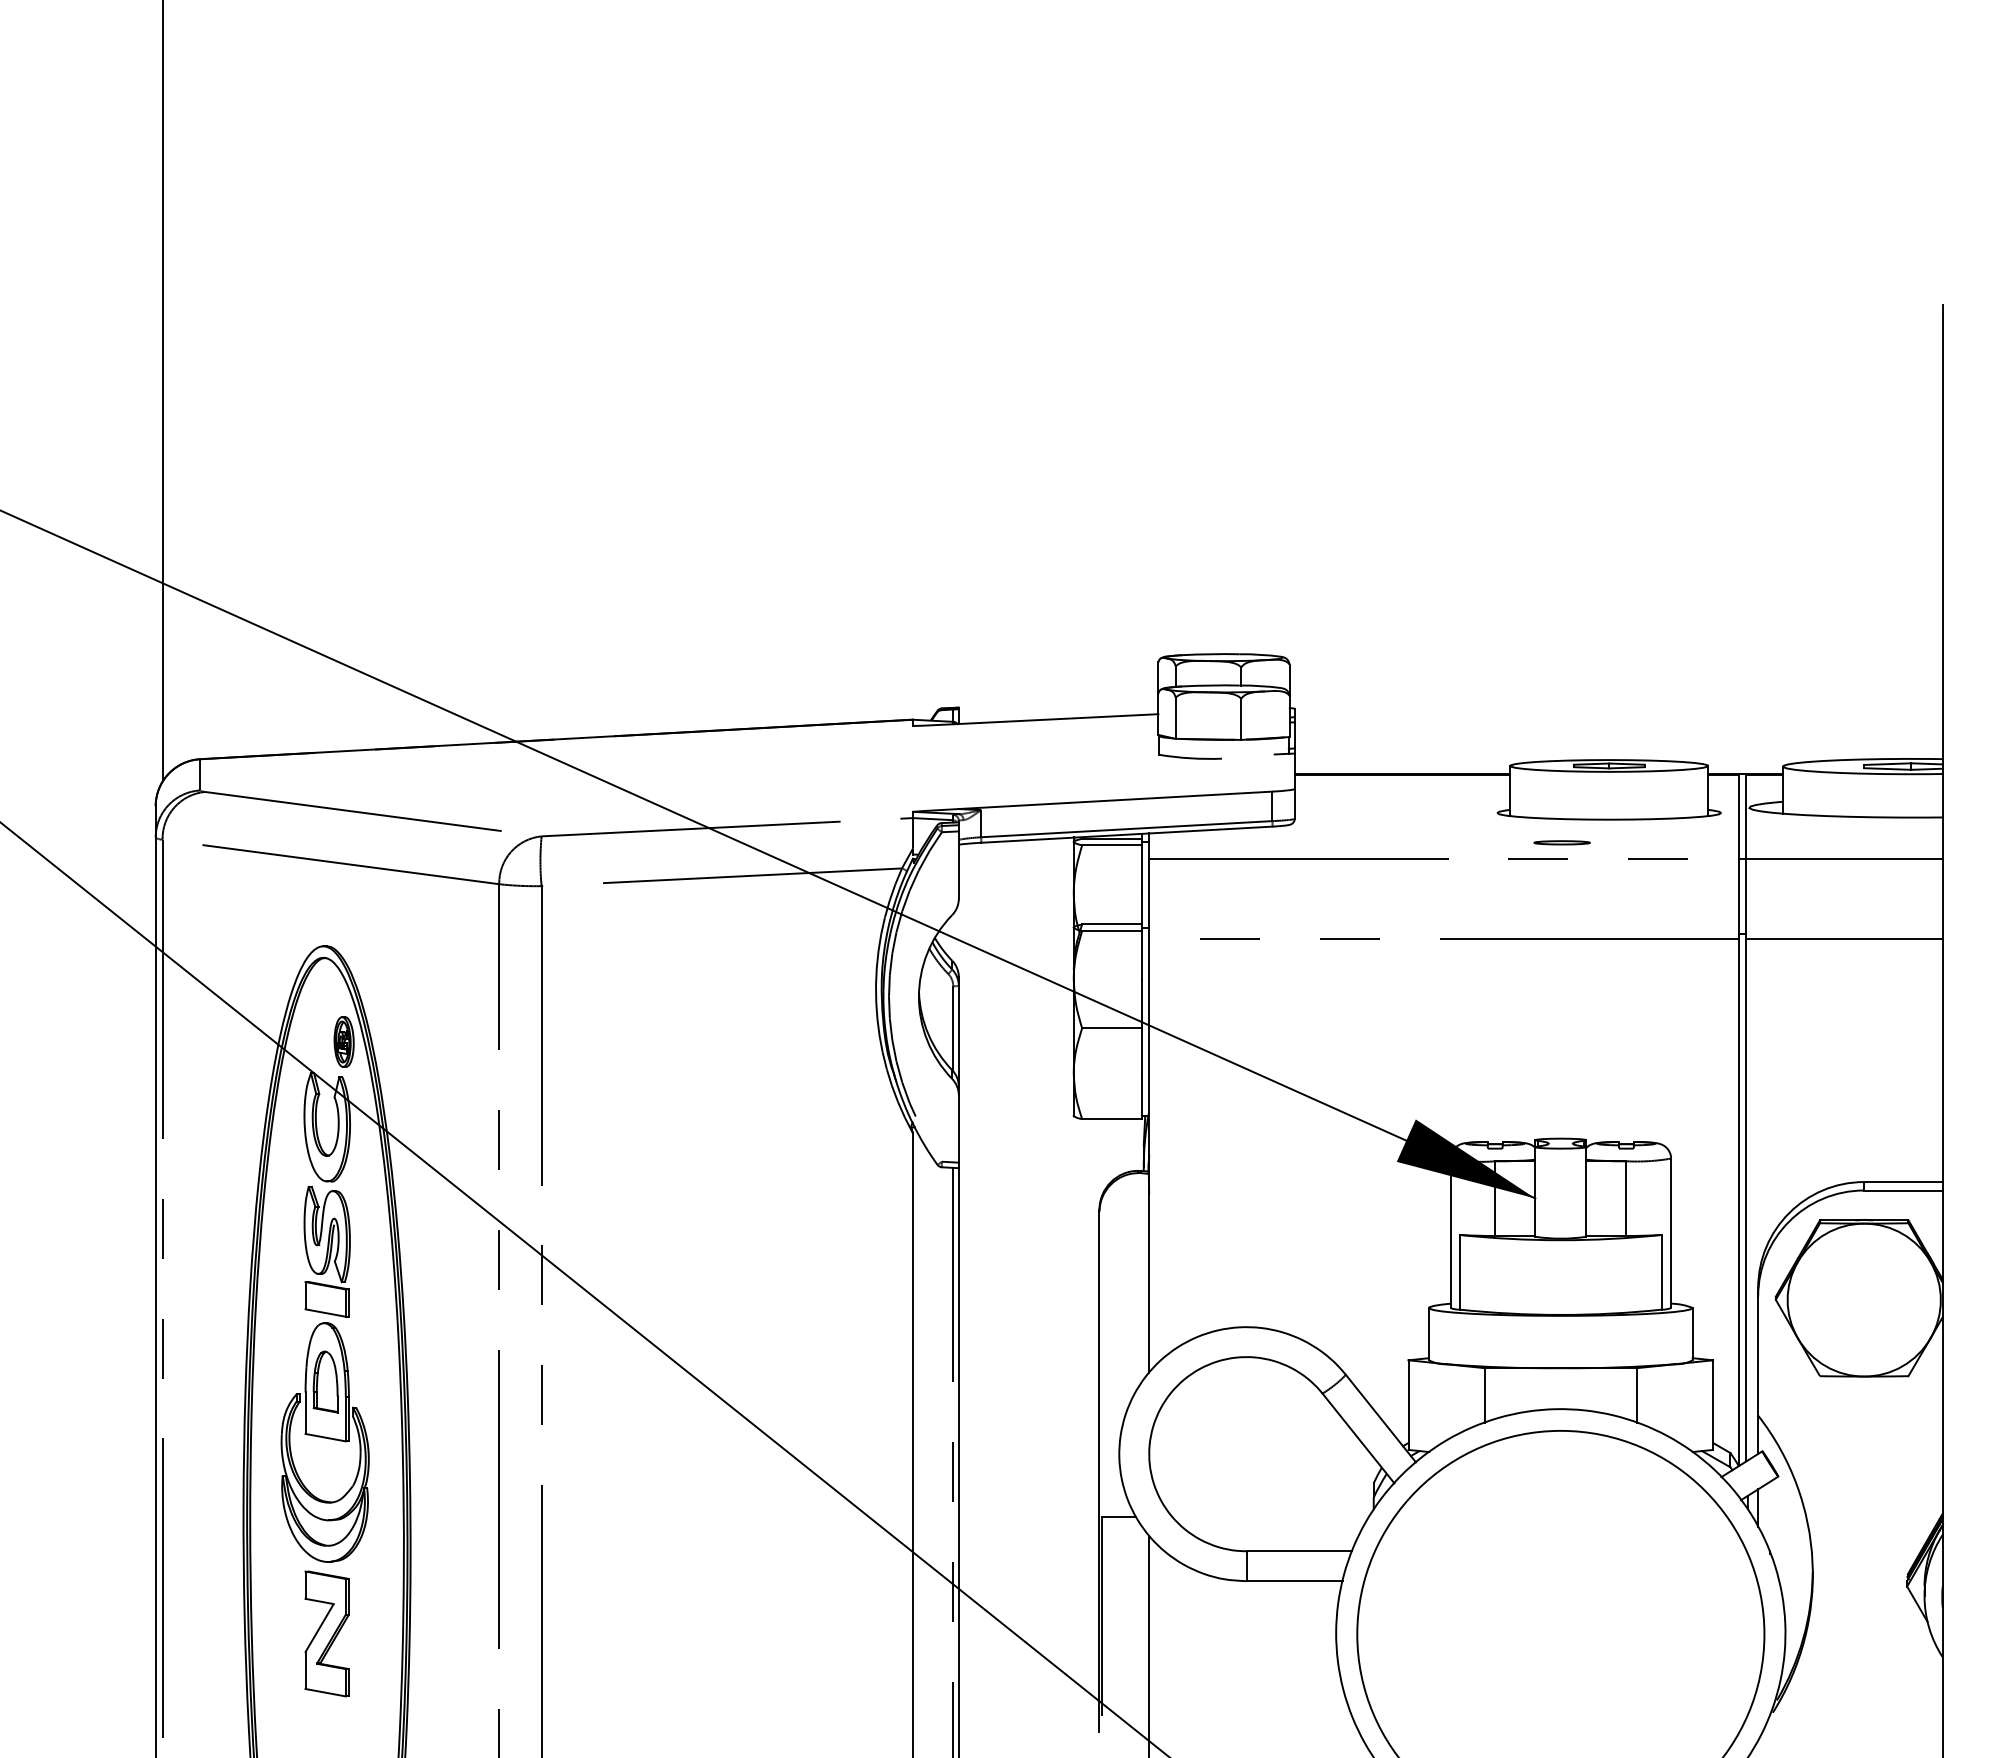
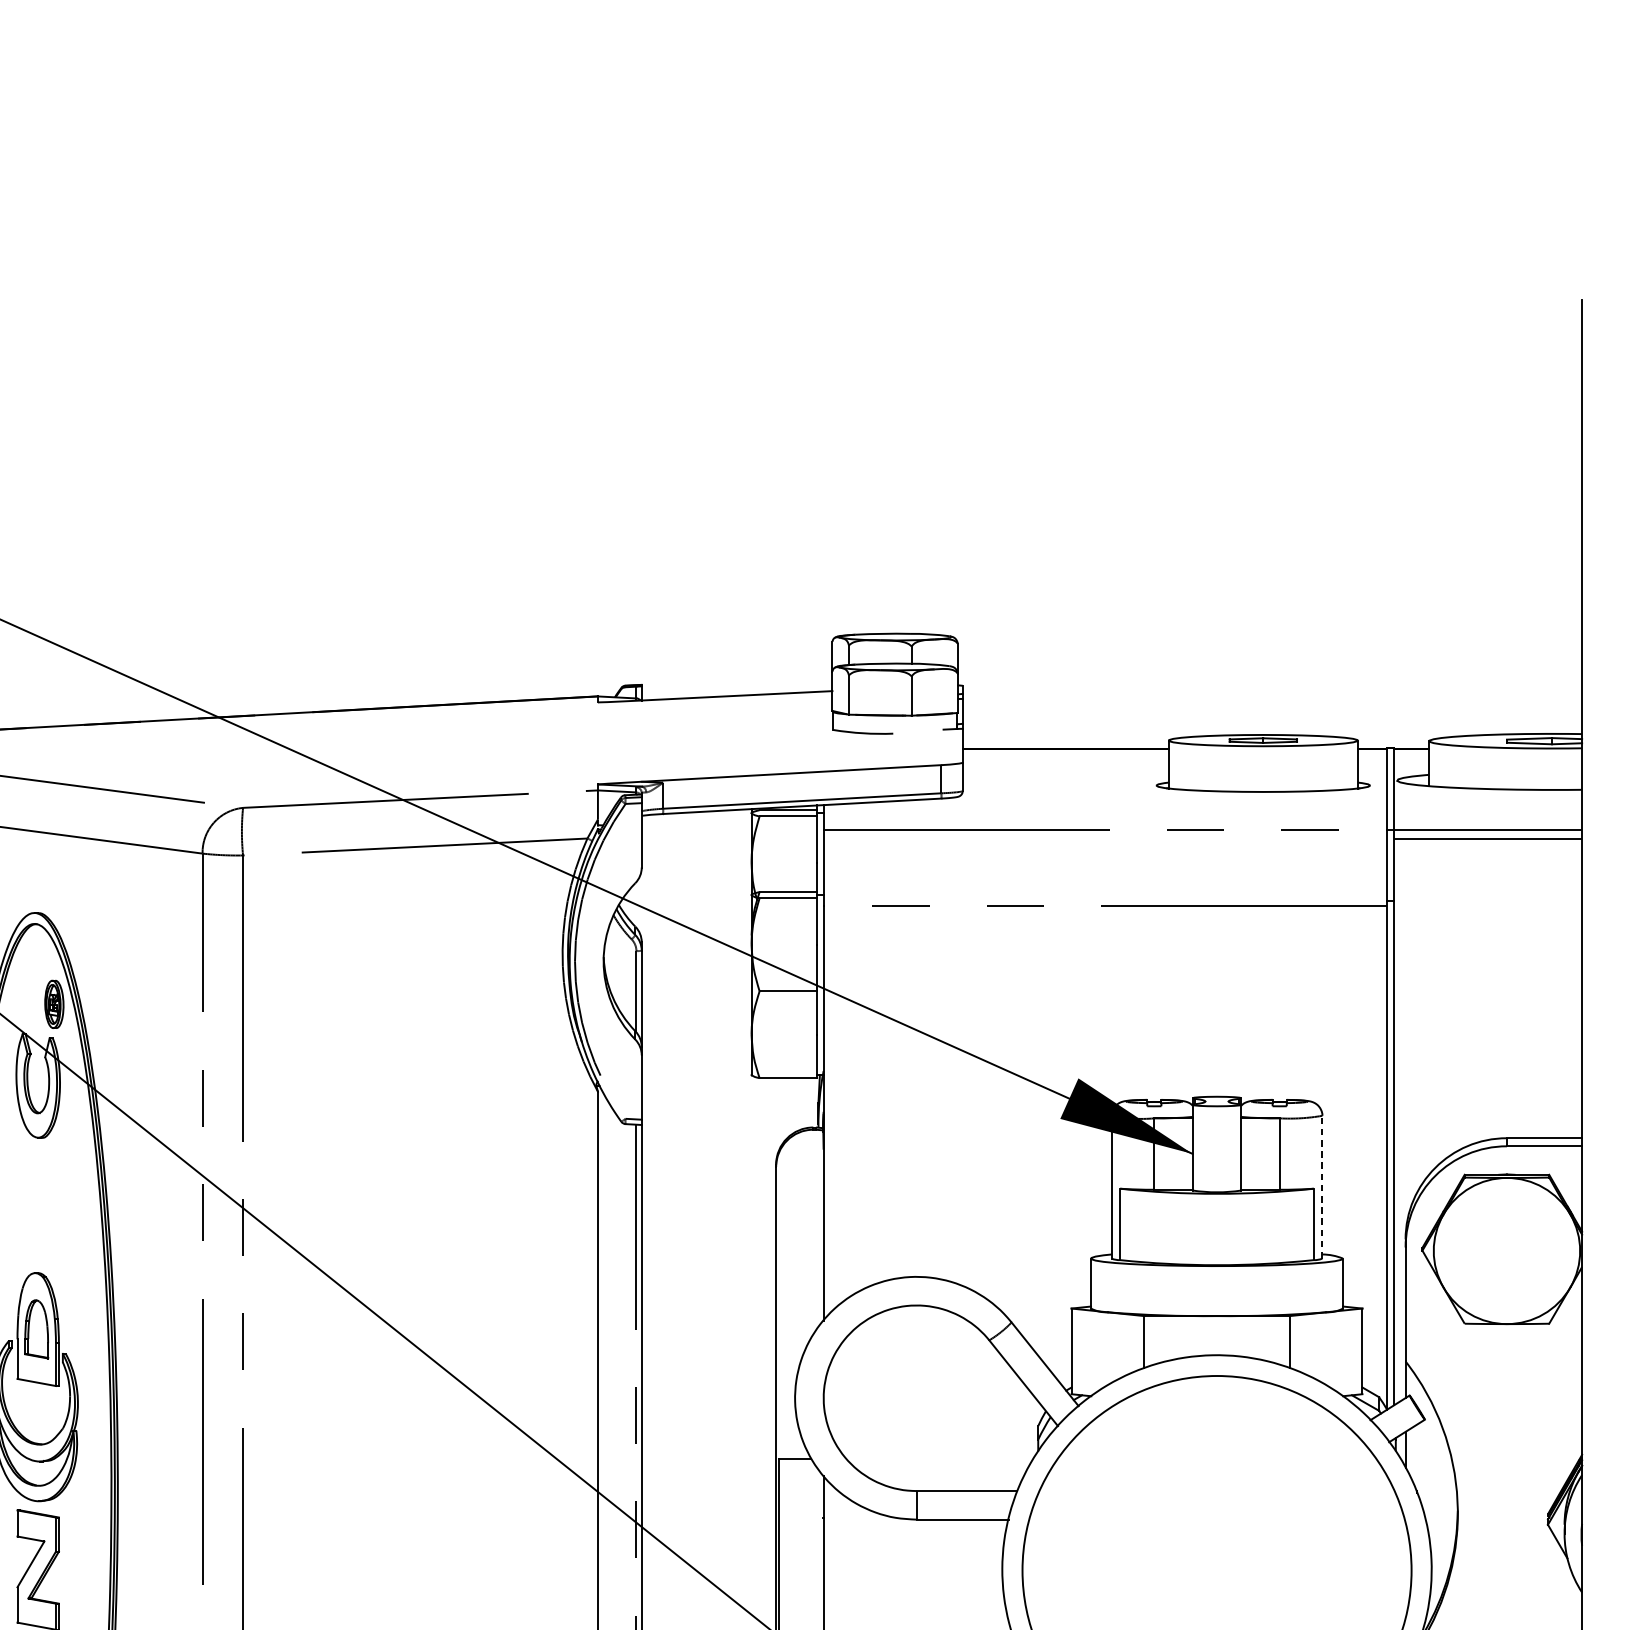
part: (1561, 842) -> (1217, 813), removed
line: (1844, 938) -> (1488, 838), moved
line: (1671, 1233) -> (1322, 1187), solid -> dashed
part: (326, 1251) -> (37, 1204), removed

